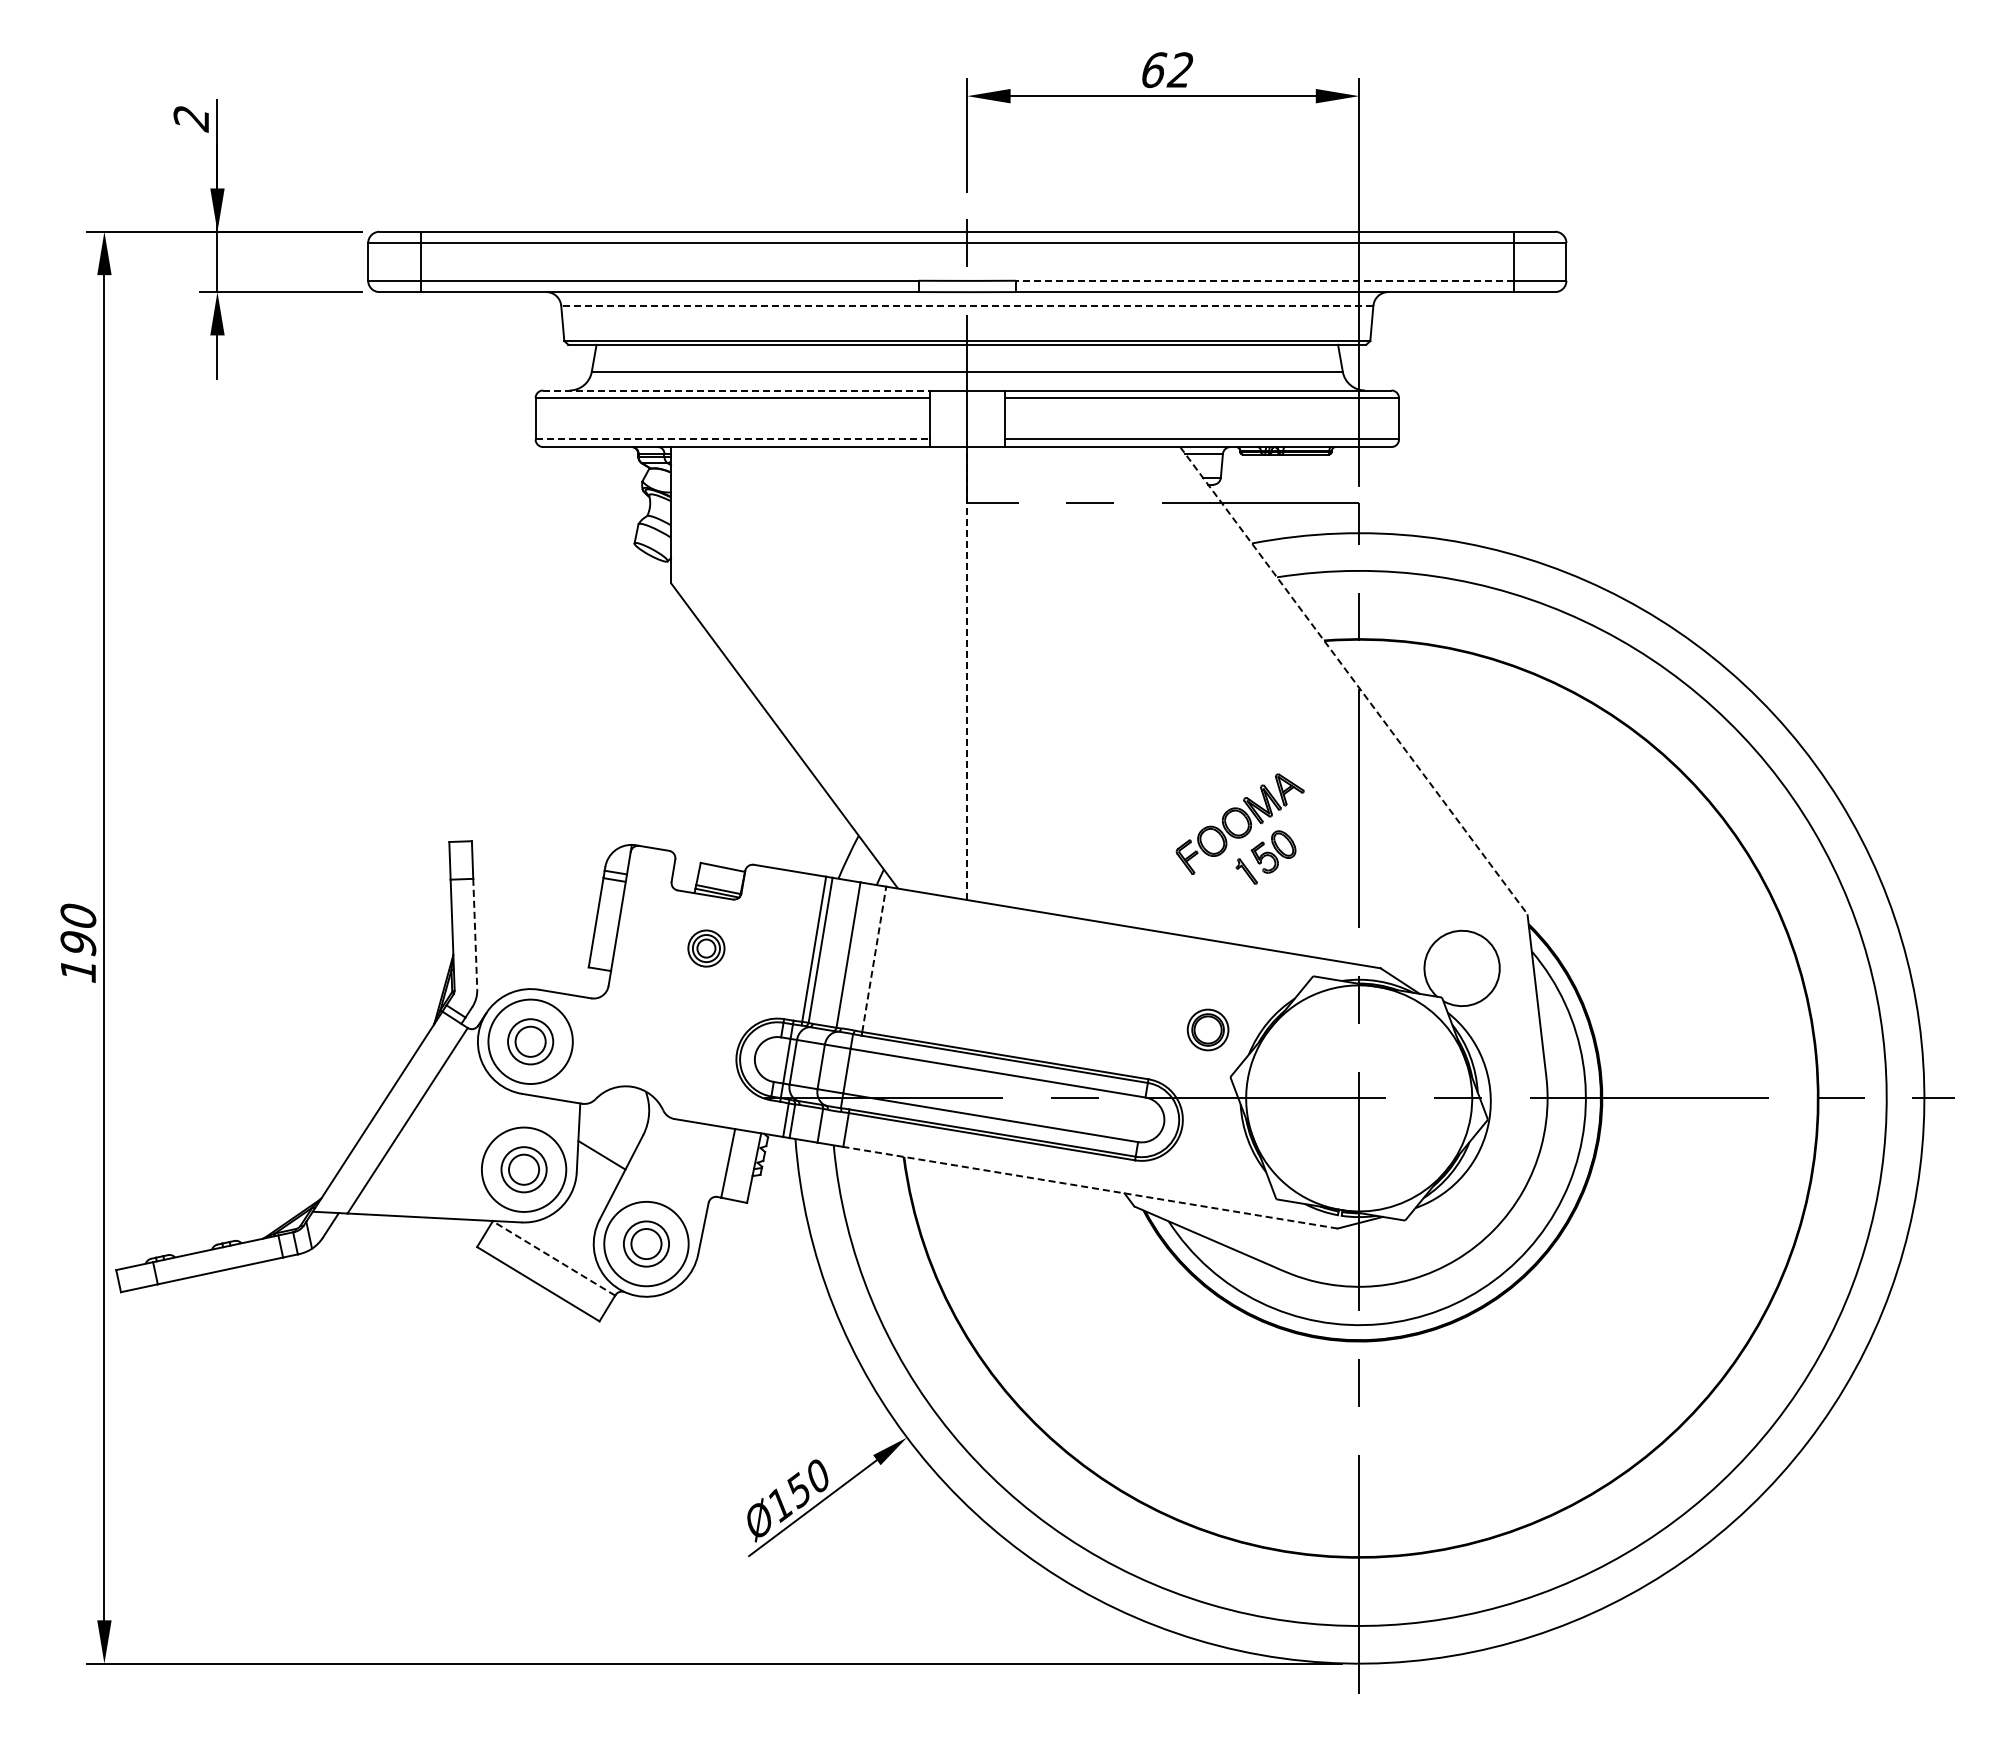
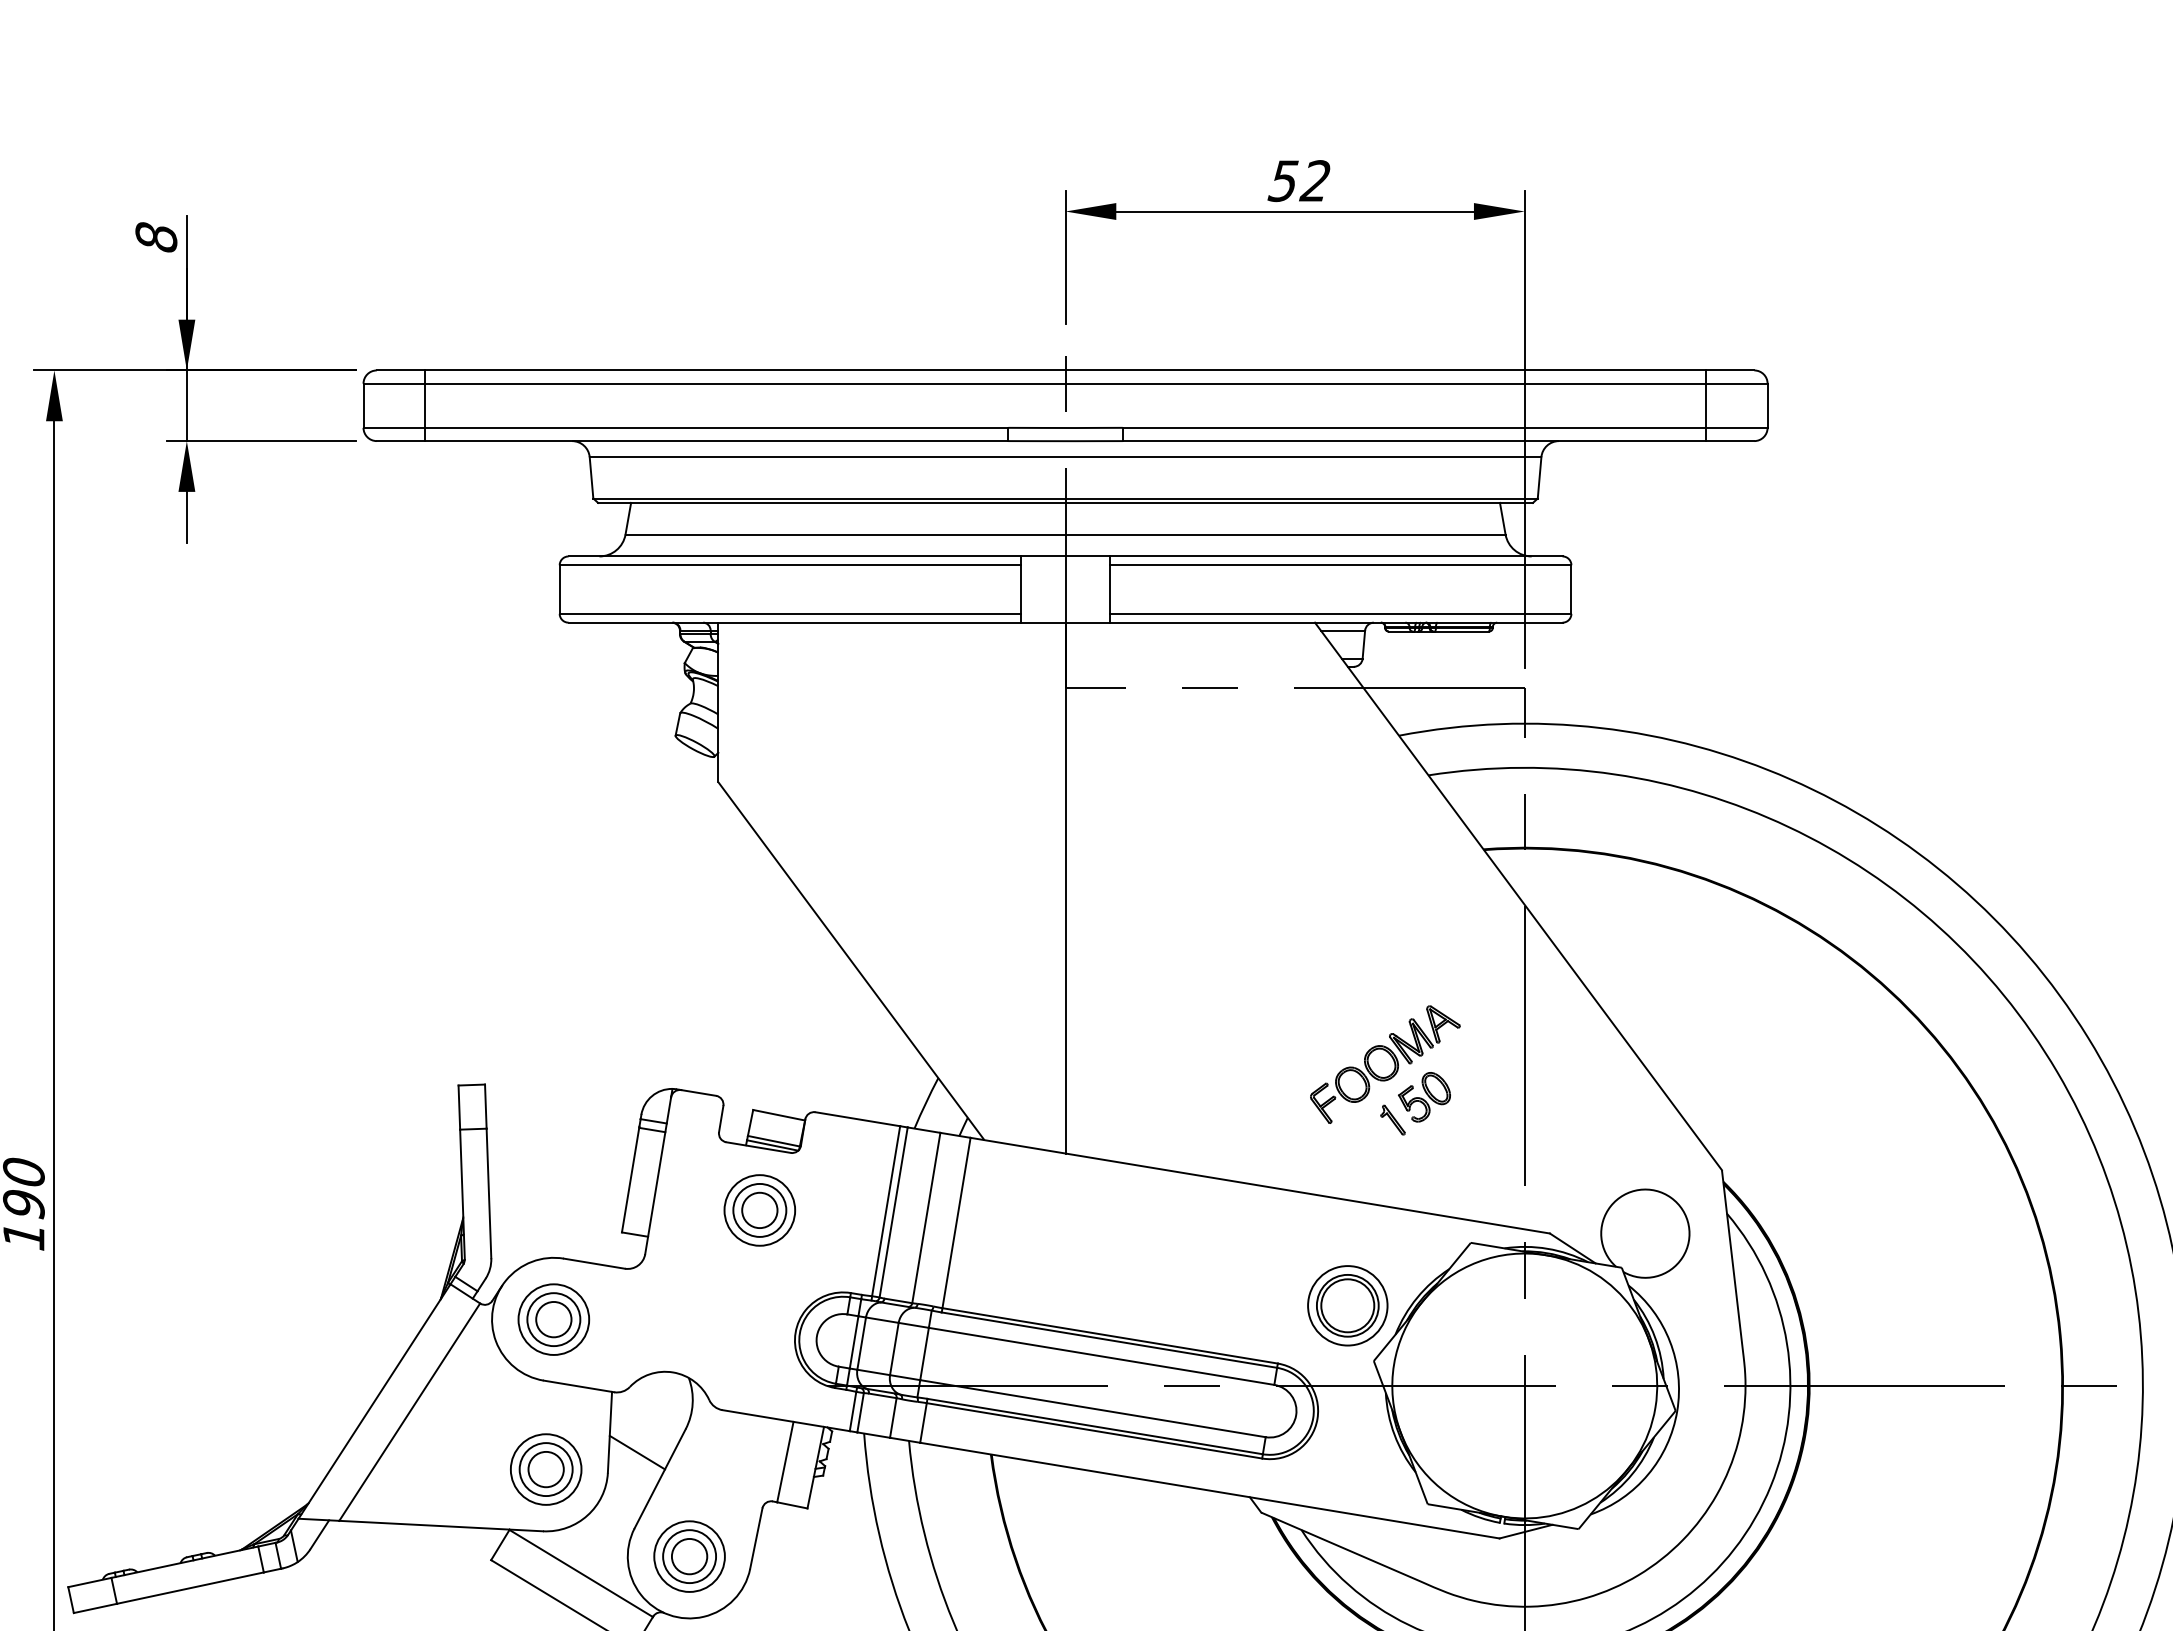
text: (1153, 70) -> (1283, 181), 62 -> 52
text: (191, 118) -> (156, 237), 2 -> 8
line: (1264, 280) -> (1413, 427), dashed -> solid
line: (966, 305) -> (1064, 456), dashed -> solid
line: (736, 390) -> (795, 556), dashed -> solid
line: (733, 439) -> (791, 613), dashed -> solid
line: (967, 673) -> (1065, 888), dashed -> solid
line: (1354, 681) -> (1519, 897), dashed -> solid
line: (475, 934) -> (489, 1193), dashed -> solid
part: (706, 948) -> (759, 1210), size x1.67
line: (874, 959) -> (956, 1223), dashed -> solid
part: (1207, 1029) -> (1347, 1305), size x1.67
circle: (530, 1041) -> (553, 1319), size x0.71
circle: (523, 1169) -> (545, 1469), size x0.71
line: (1090, 1187) -> (1209, 1490), dashed -> solid
circle: (646, 1243) -> (689, 1555), size x0.71
line: (554, 1258) -> (581, 1573), dashed -> solid

